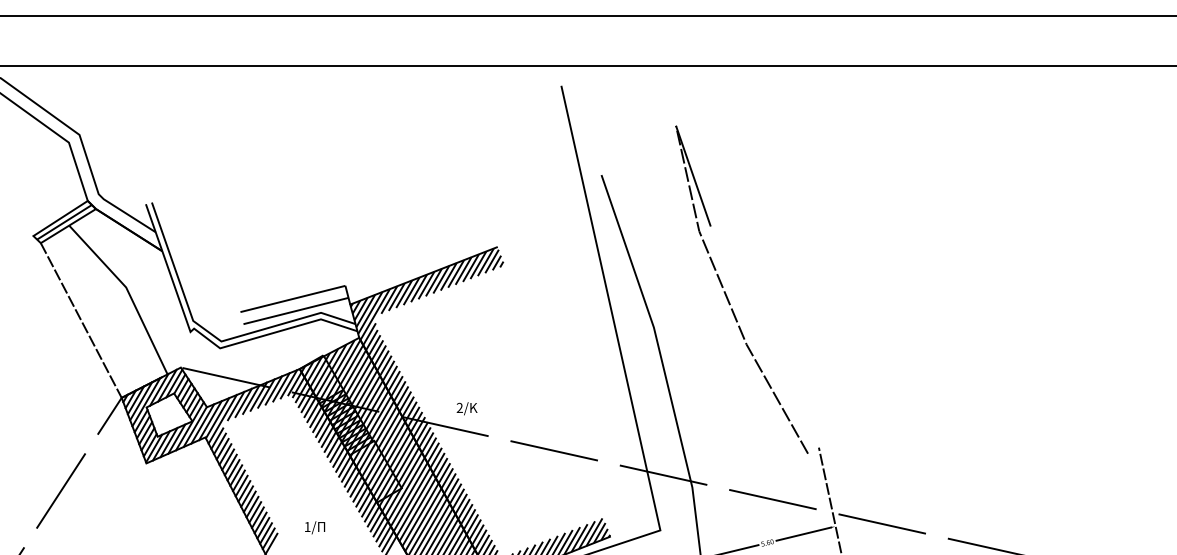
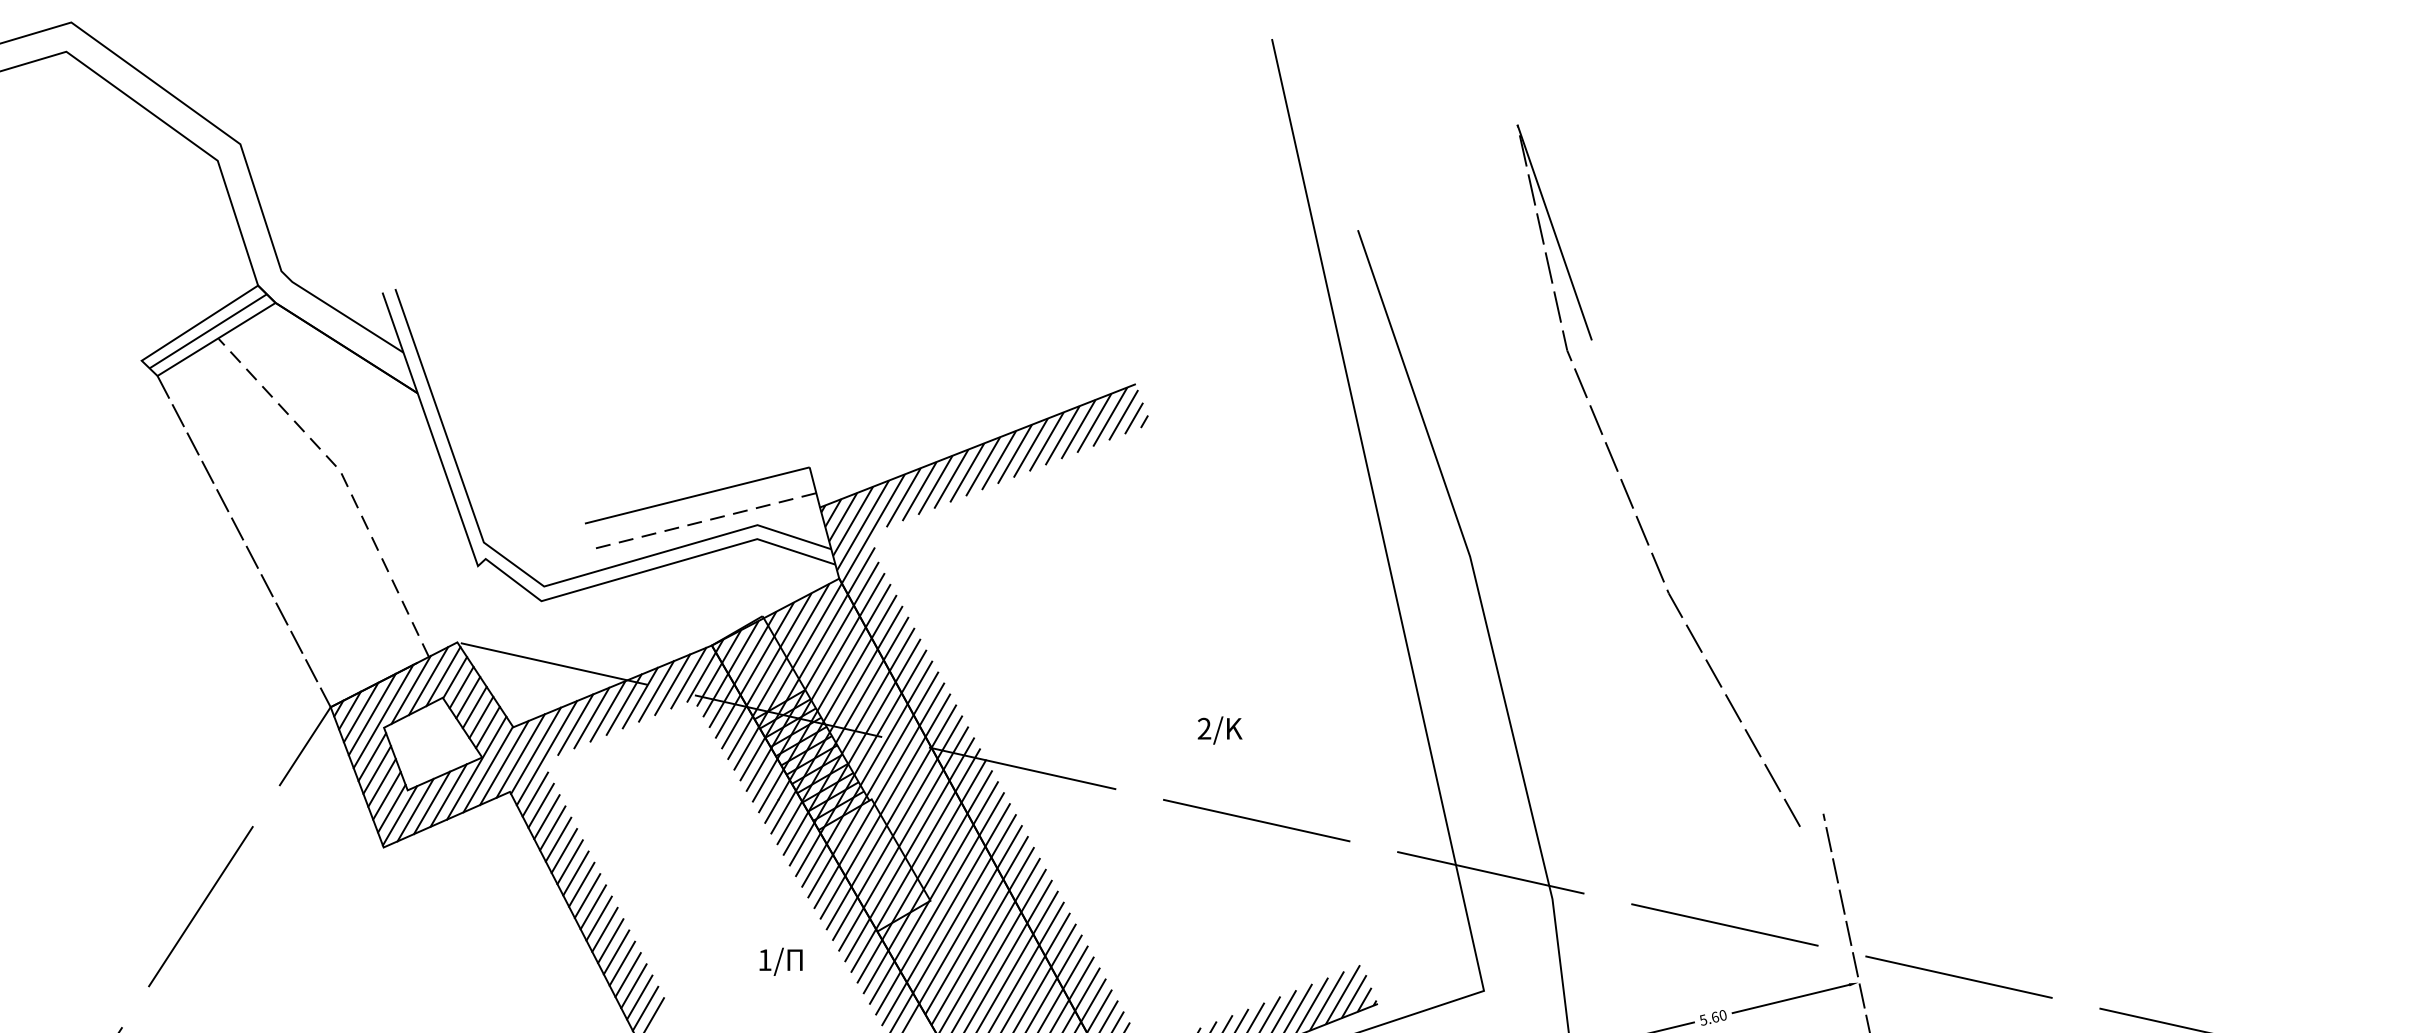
line: (128, 292) -> (345, 481), solid -> dashed
line: (295, 311) -> (702, 522), solid -> dashed
text: (466, 408) -> (1218, 729), moved
text: (315, 527) -> (781, 961), moved

